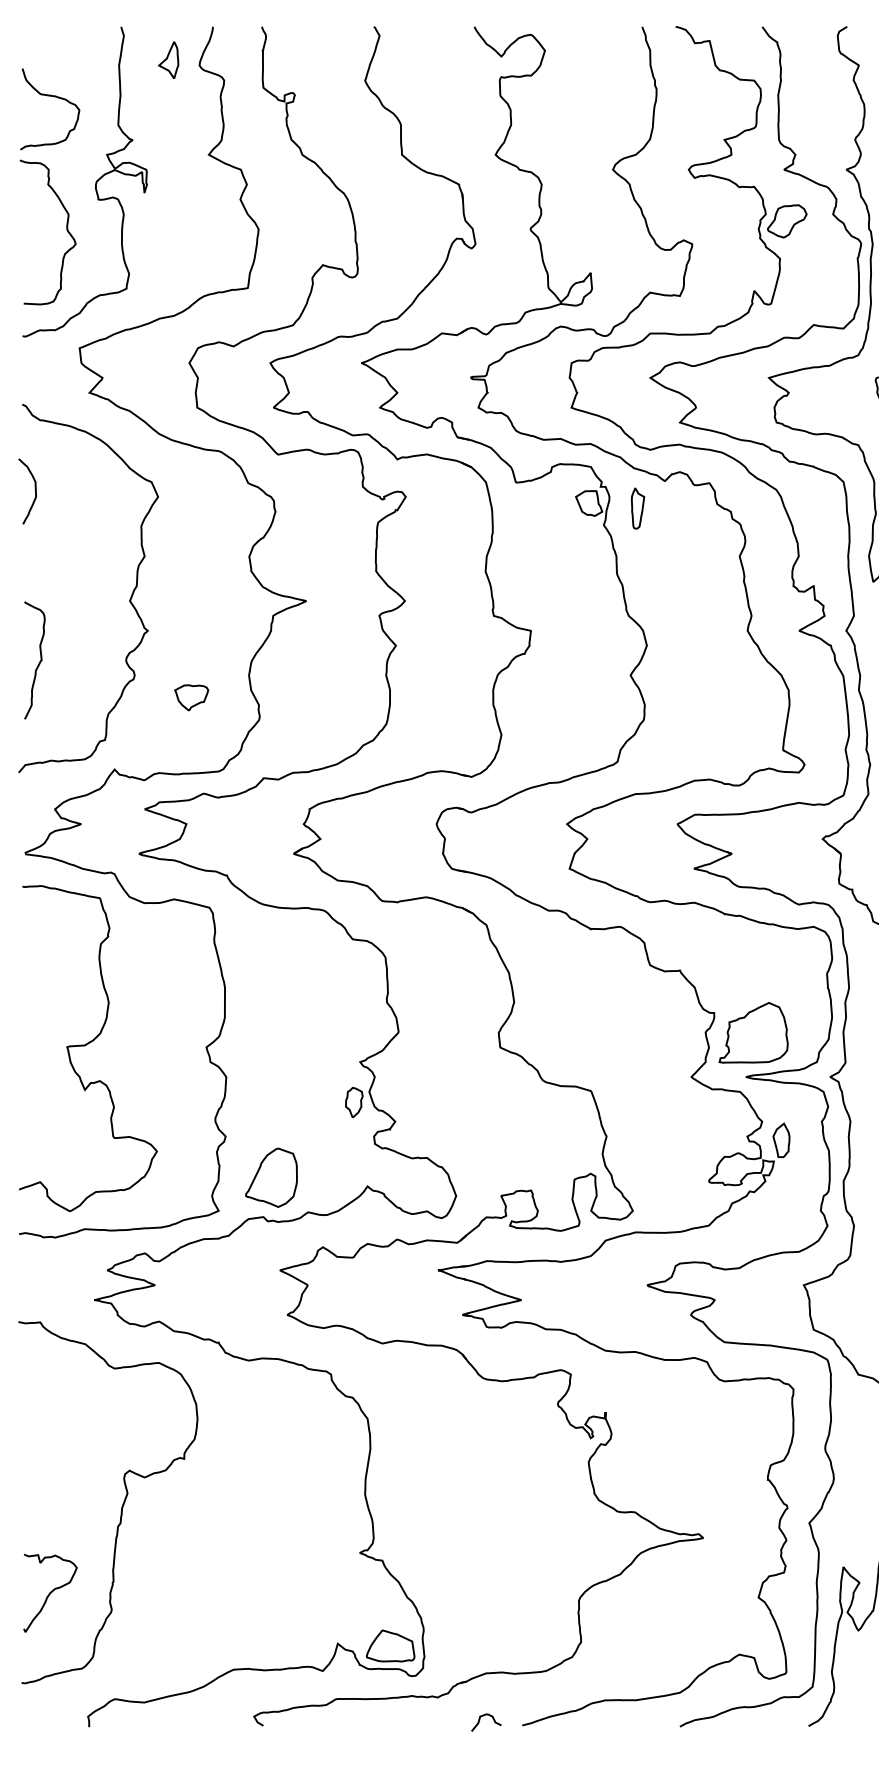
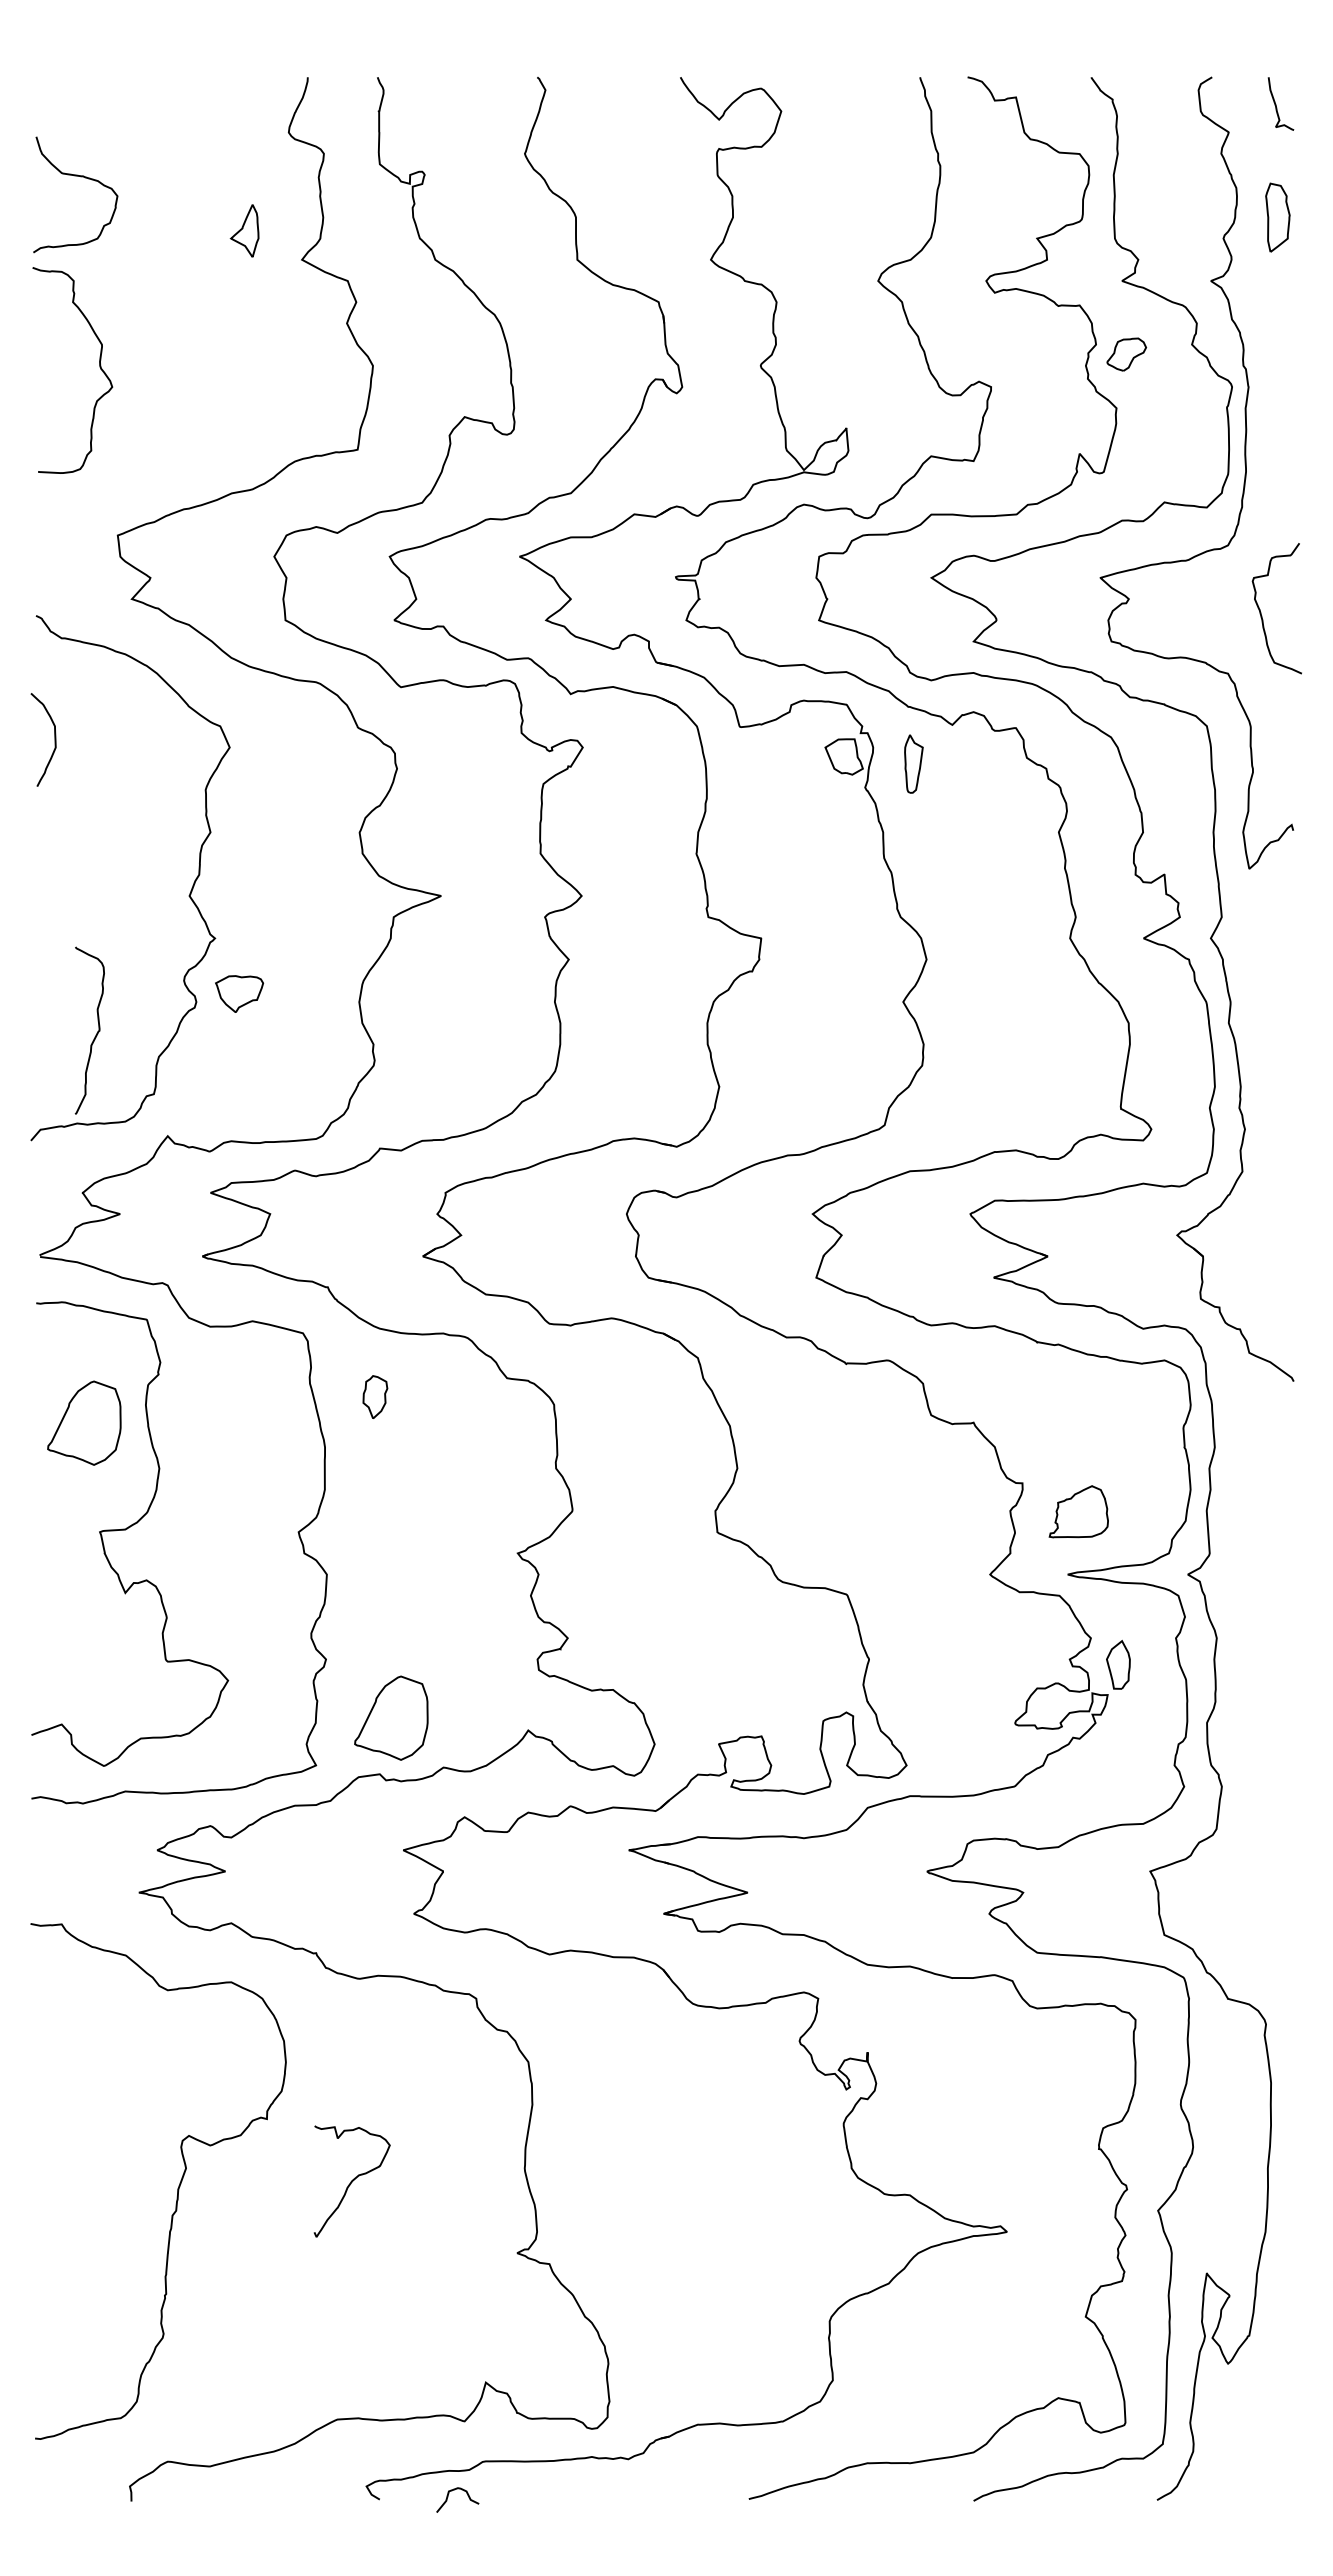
part: (168, 59) -> (244, 230), moved
curve: (95, 182) -> (140, 299), removed
part: (787, 221) -> (1126, 354), size x0.7
curve: (39, 662) -> (96, 1033), moved
part: (191, 697) -> (239, 993), moved
part: (56, 970) -> (84, 1422), added
part: (753, 1032) -> (1078, 1511), size x0.6
part: (354, 1102) -> (375, 1396), moved
curve: (49, 1593) -> (351, 2181), moved
part: (390, 1645) -> (561, 2385), removed
curve: (479, 1720) -> (448, 2497), moved

